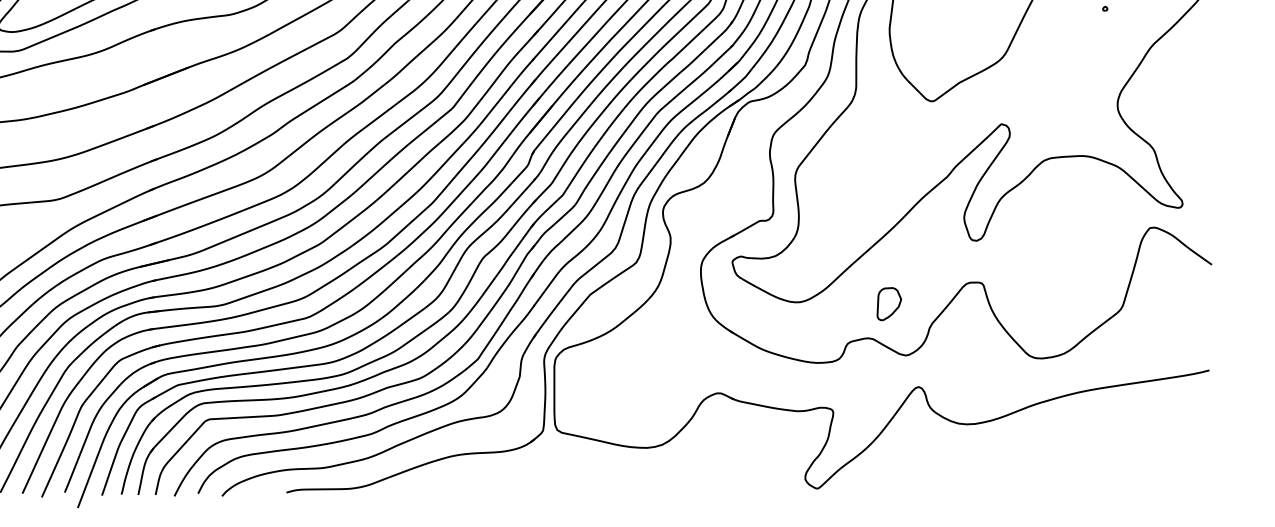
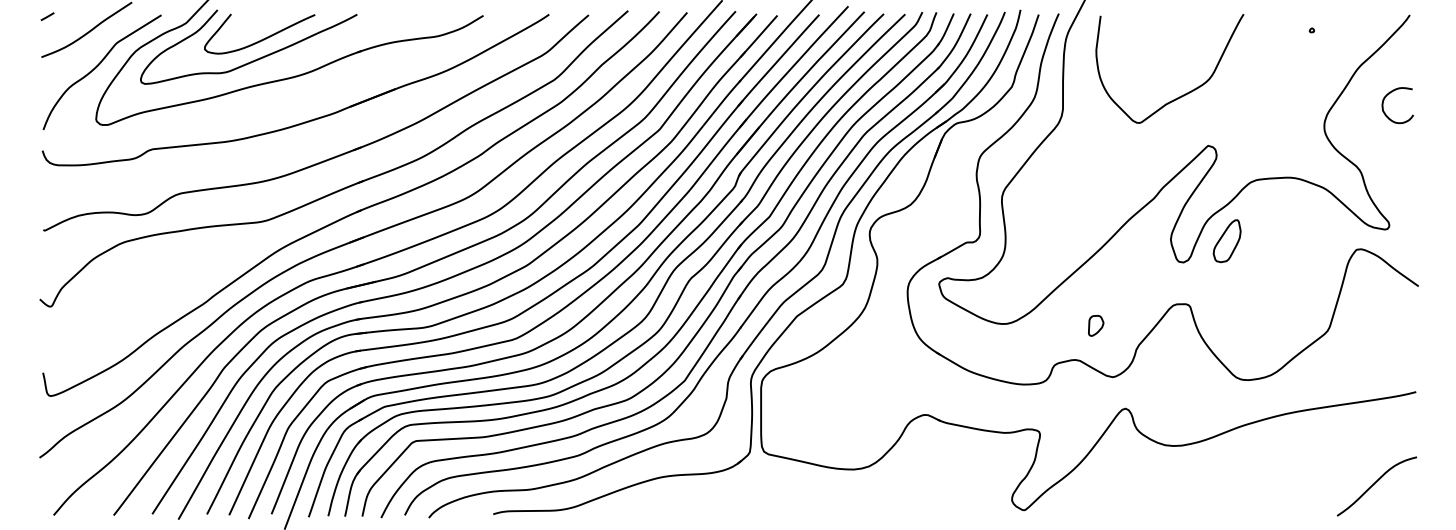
curve: (1181, 73) -> (1388, 95), added
part: (1019, 219) -> (1226, 241), added
part: (889, 303) -> (1096, 325), size x0.62
curve: (1167, 462) -> (1374, 484), added

